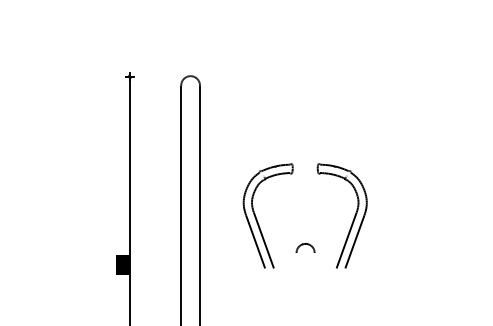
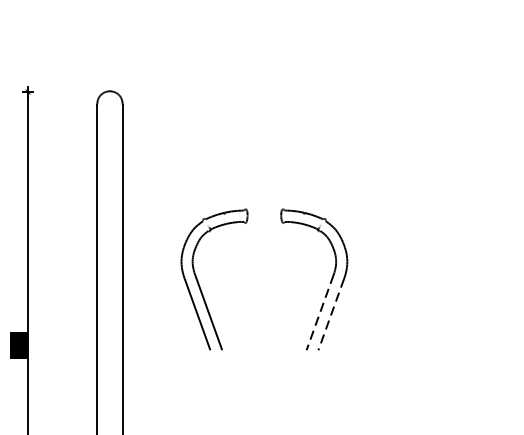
line: (346, 240) -> (319, 312), solid -> dashed
line: (354, 242) -> (330, 315), solid -> dashed
part: (305, 247) -> (264, 322), removed

